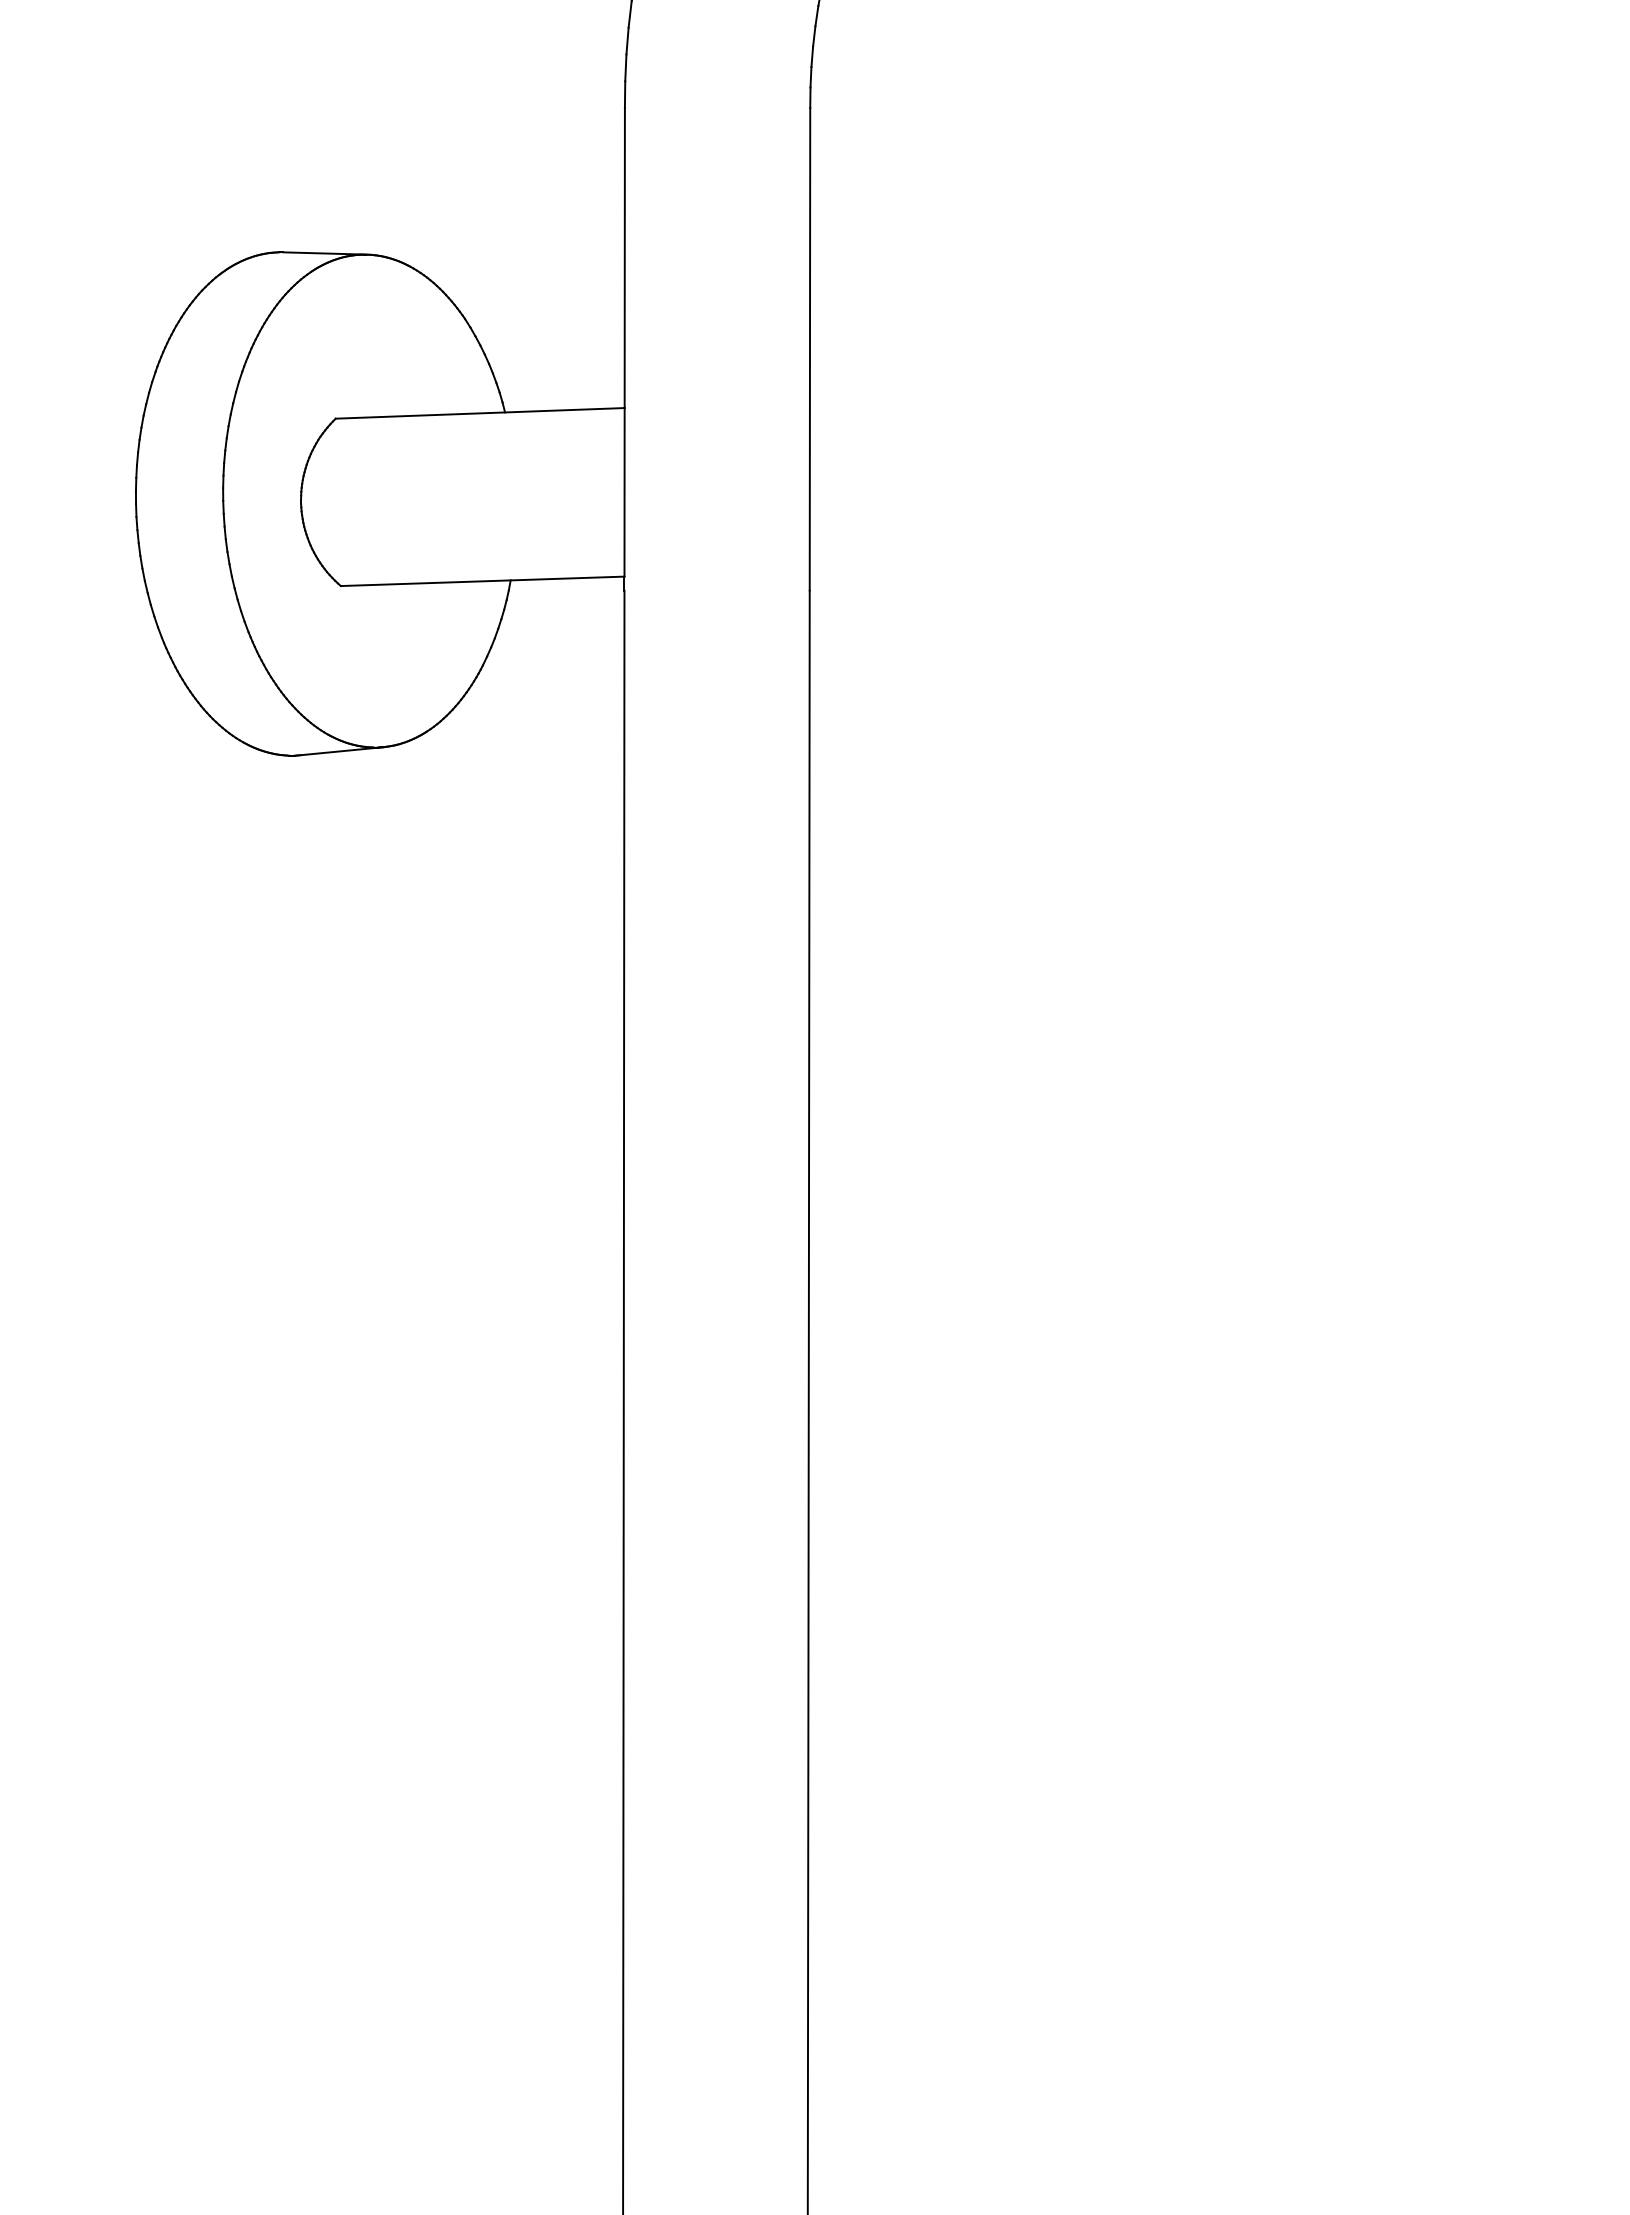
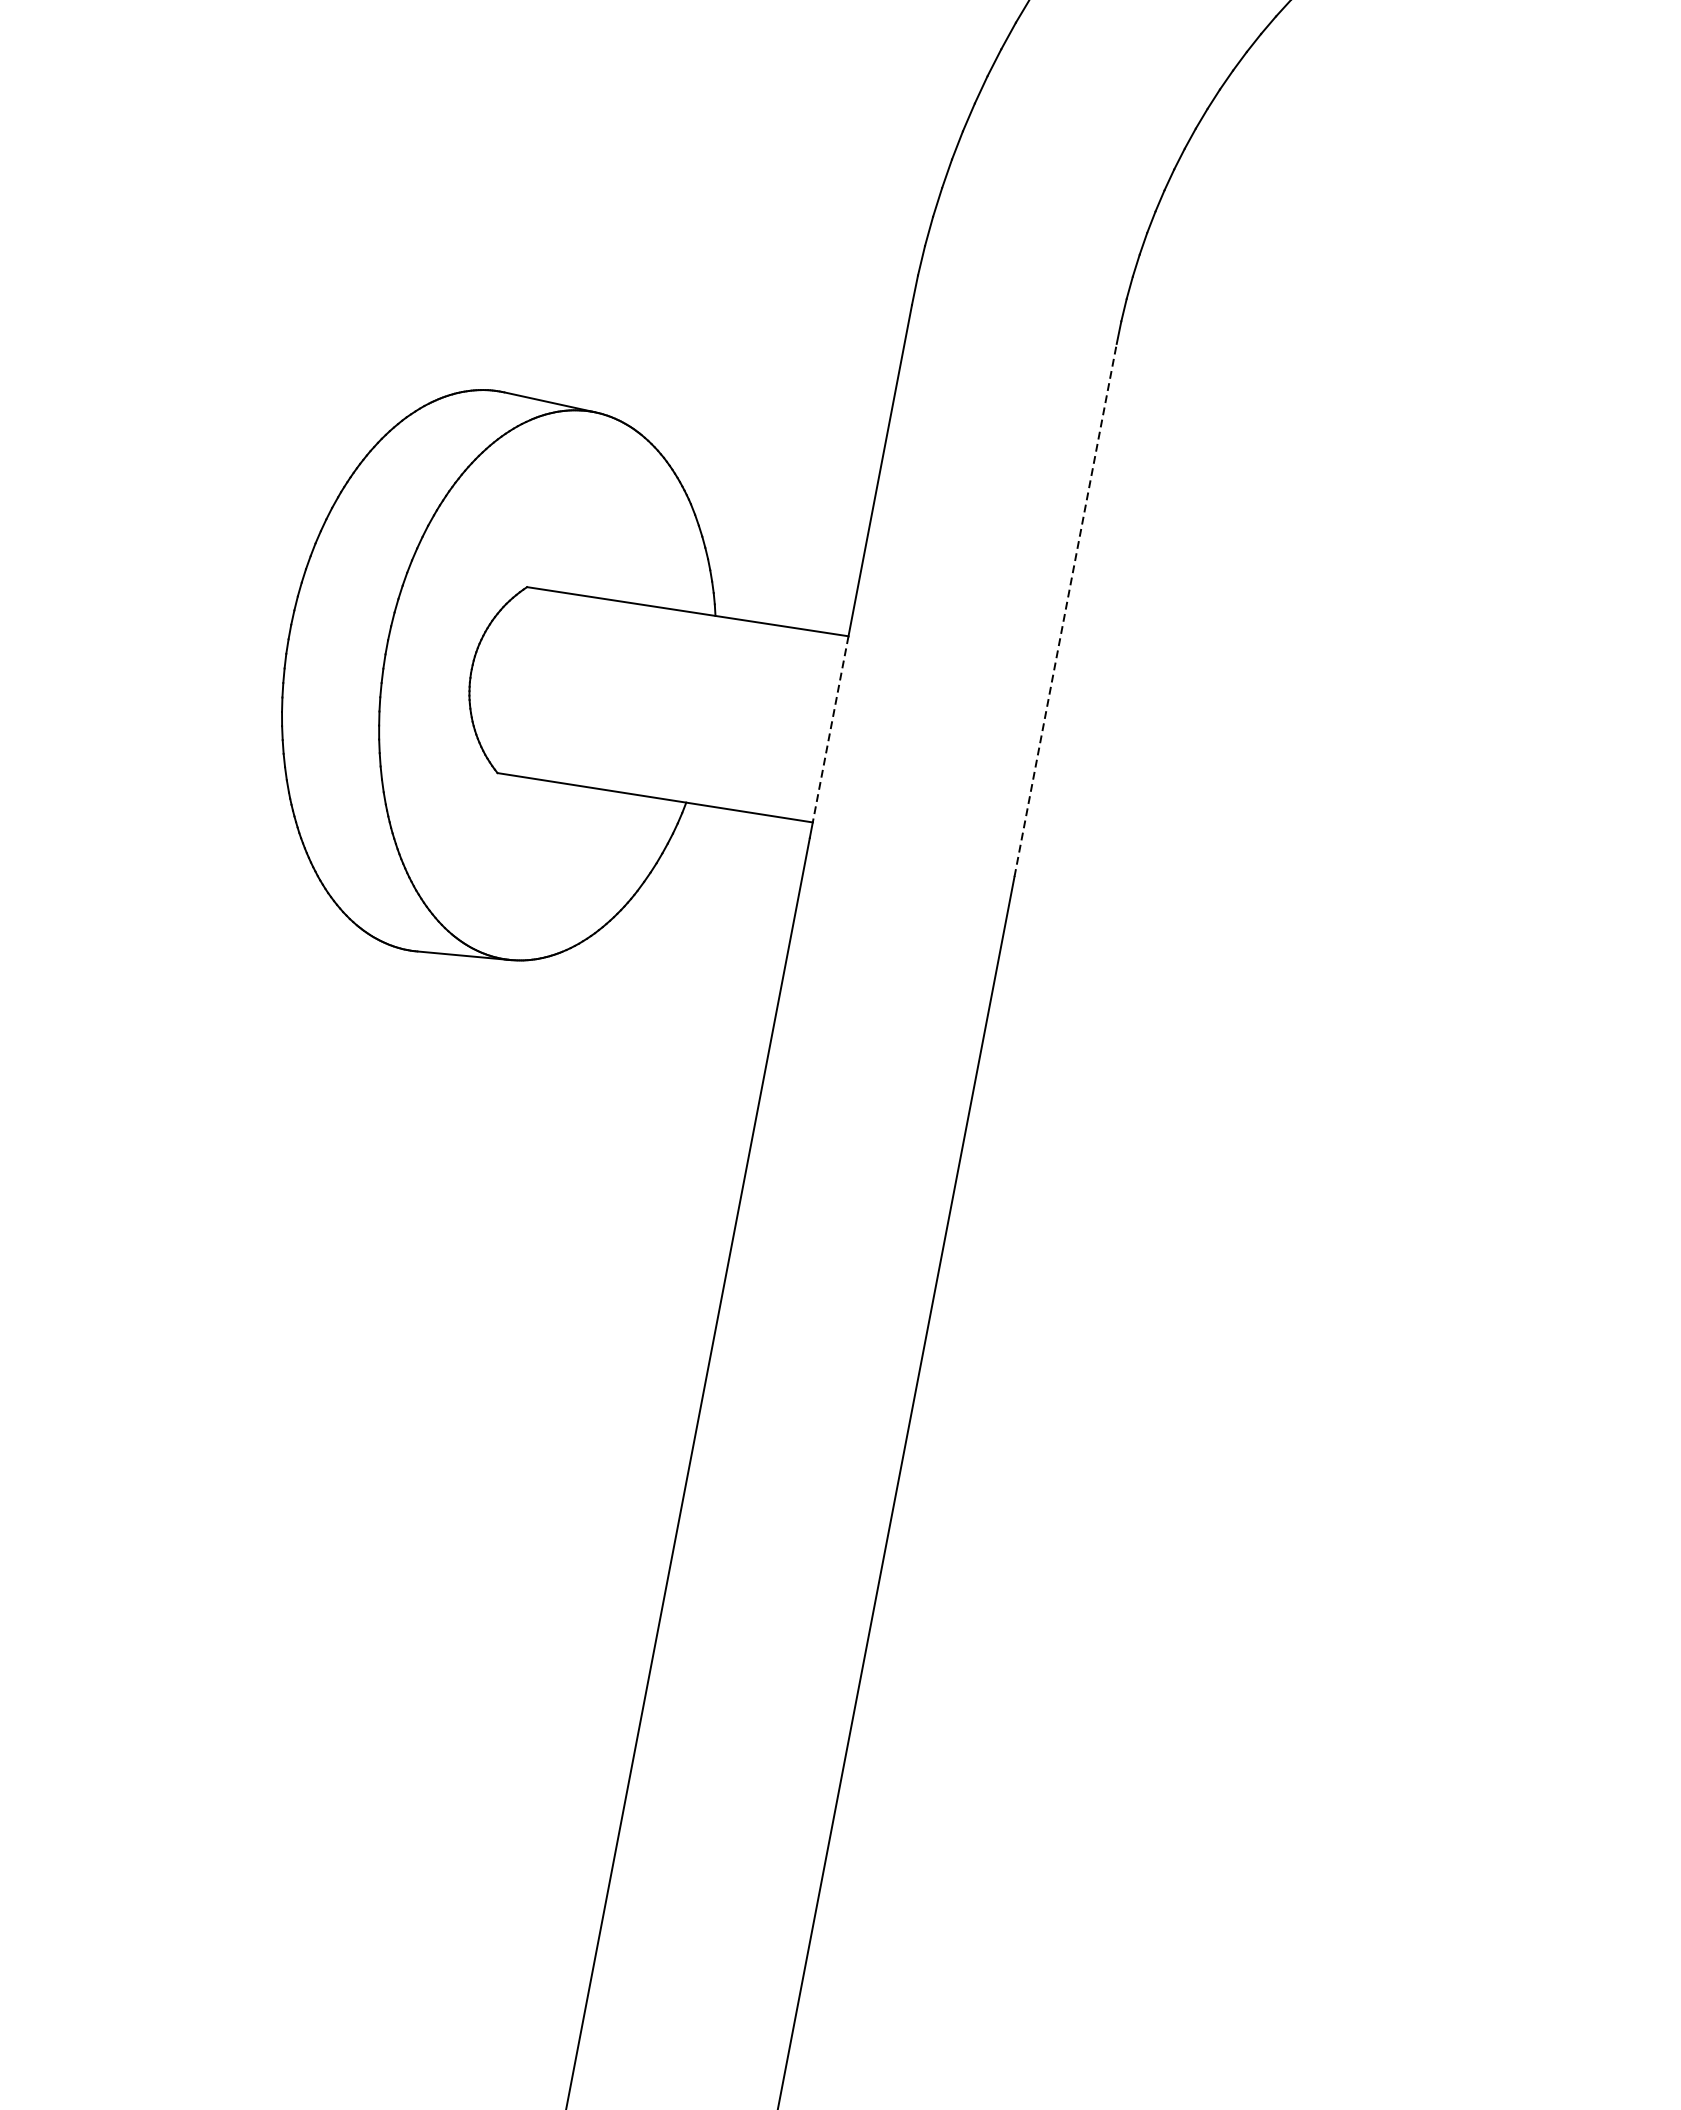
line: (809, 348) -> (1065, 609), solid -> dashed
line: (624, 492) -> (830, 729), solid -> dashed

